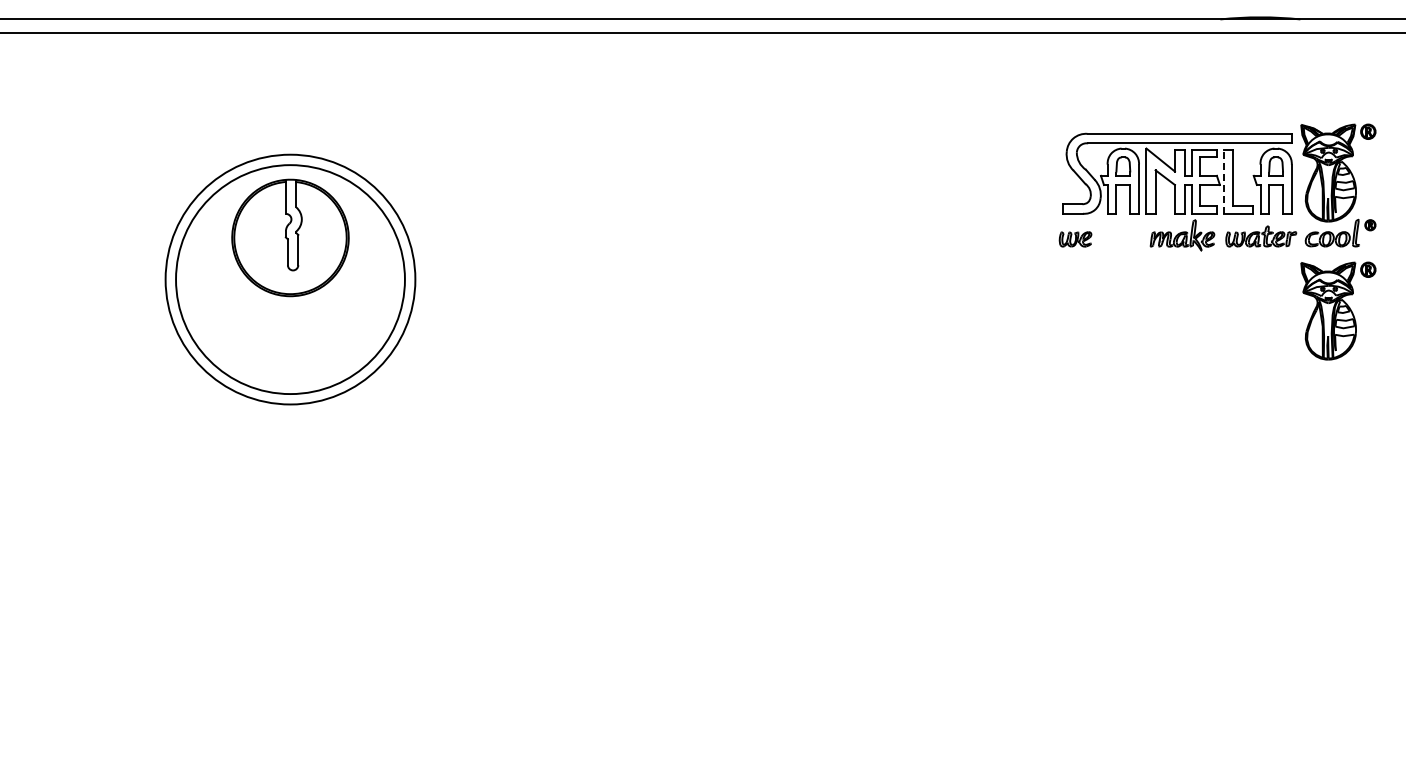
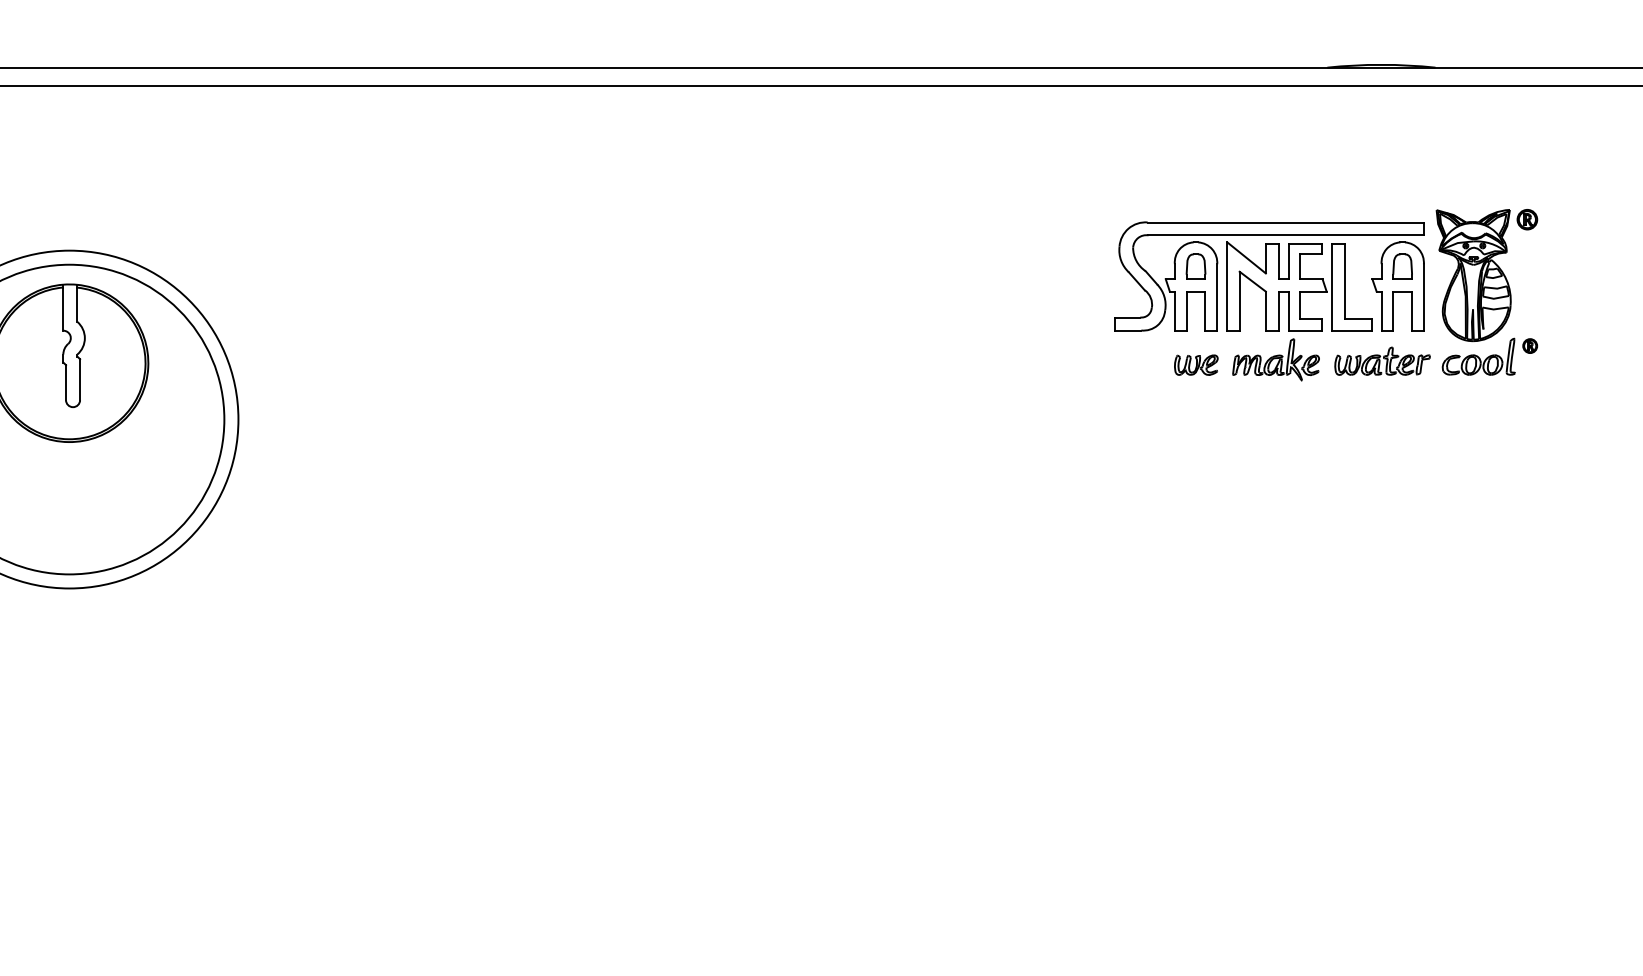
line: (1224, 181) -> (1332, 286), dashed -> solid
part: (1075, 239) -> (1196, 365), moved
part: (1338, 310) -> (1487, 461), removed

